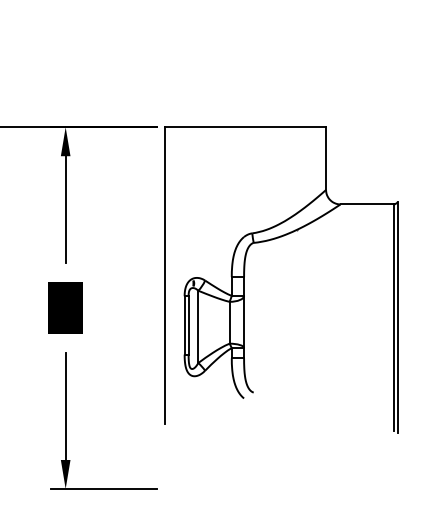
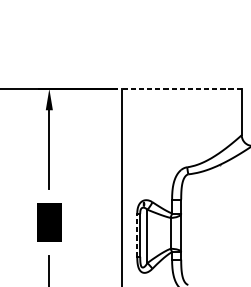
line: (245, 127) -> (182, 89), solid -> dashed
line: (184, 324) -> (137, 234), solid -> dashed

